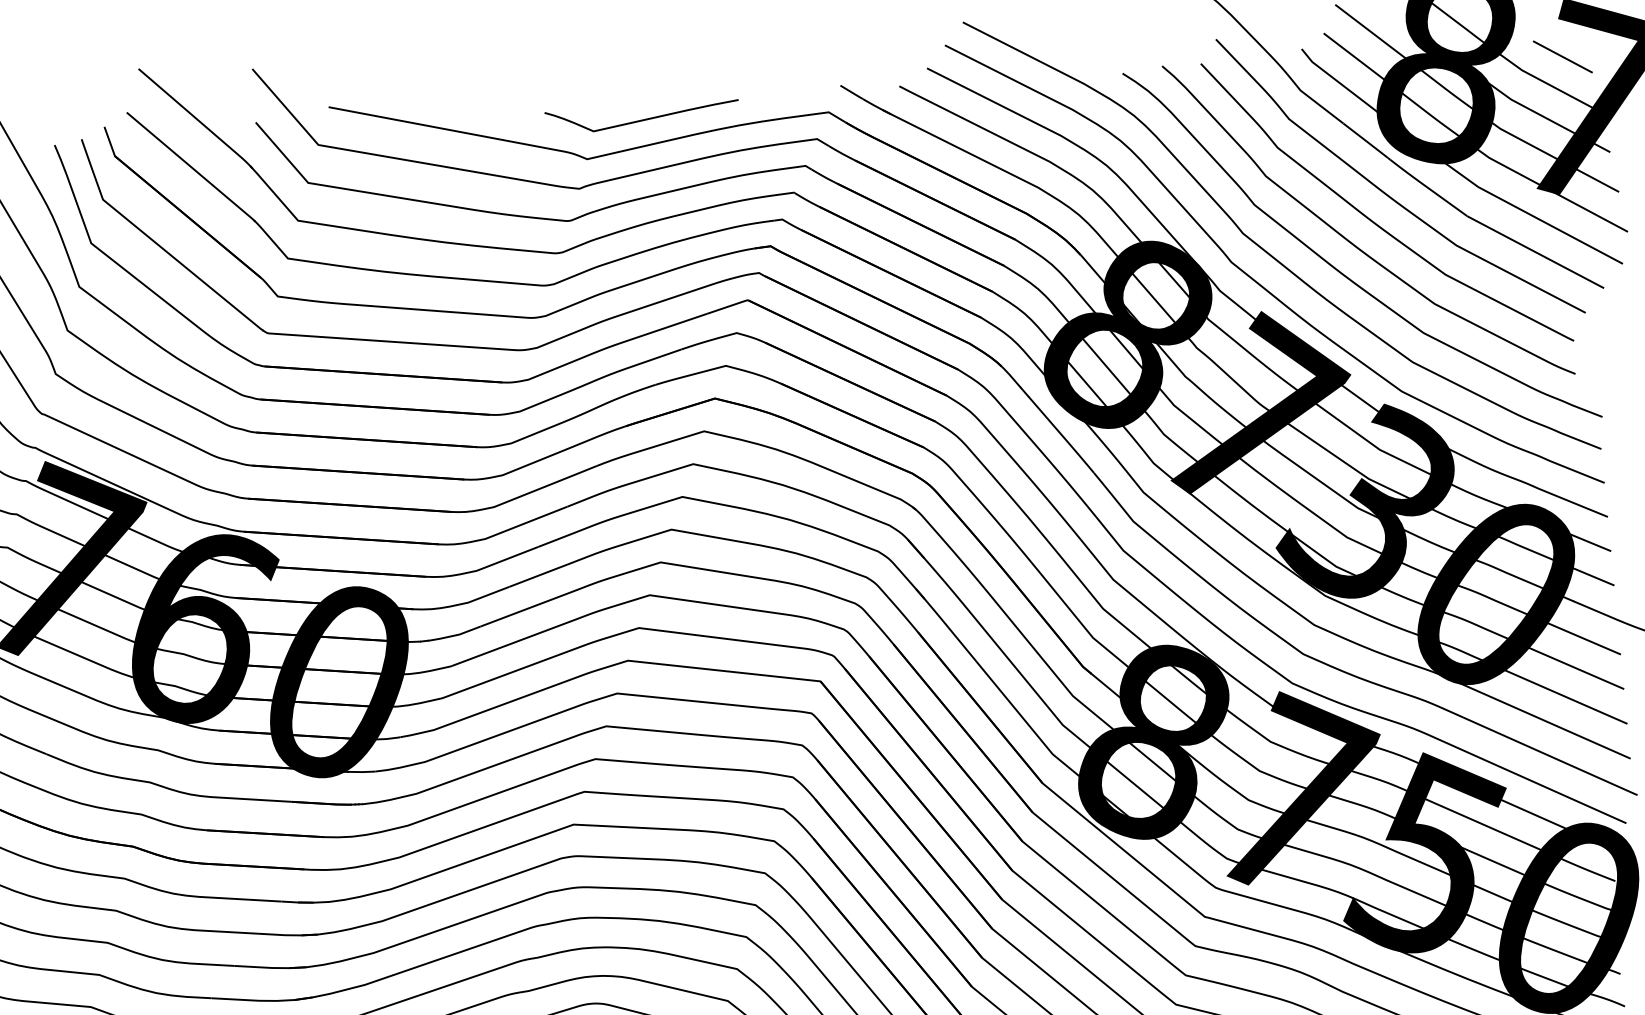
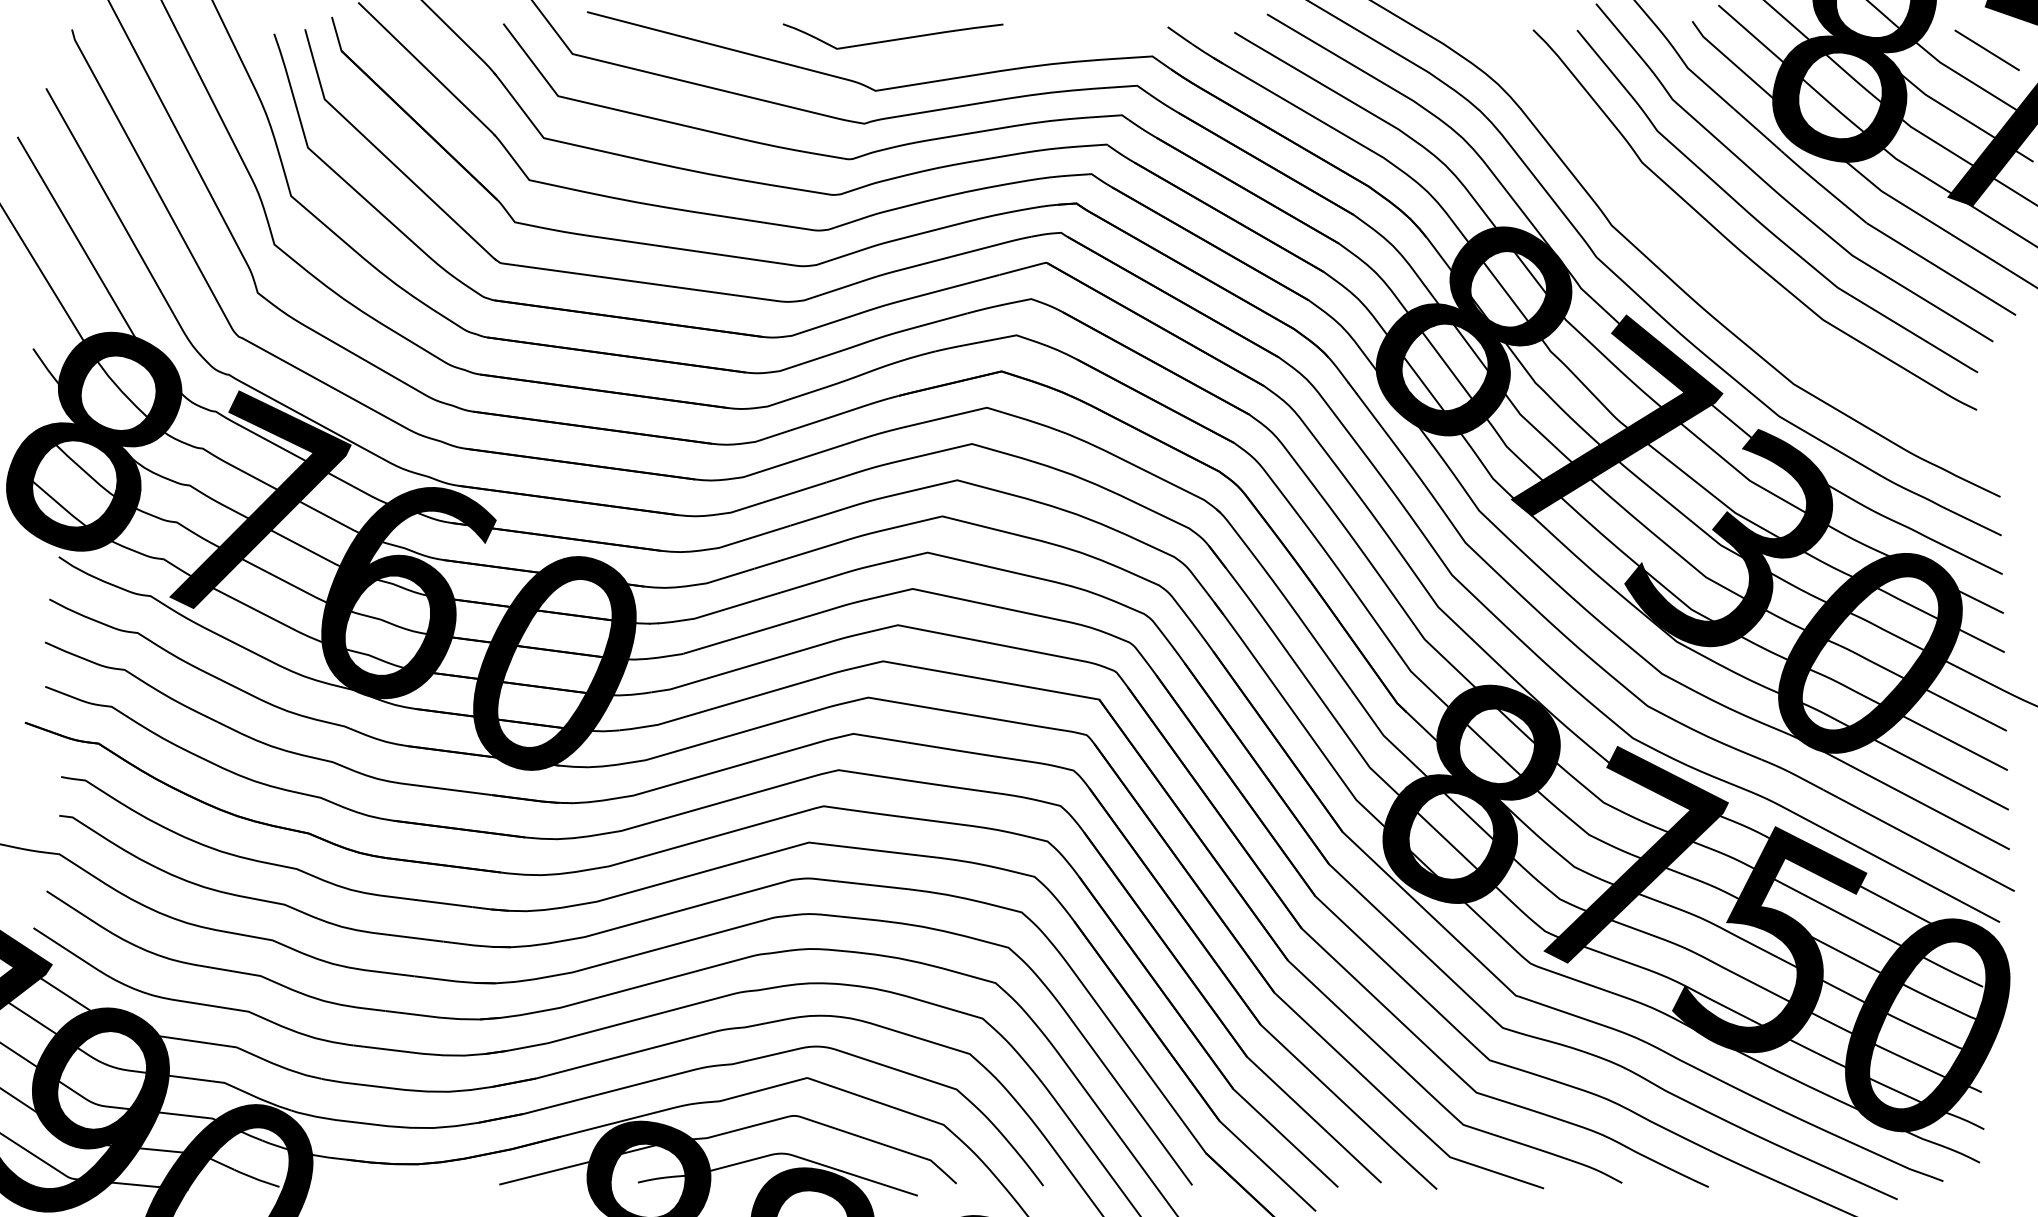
curve: (641, 119) -> (892, 39), moved
curve: (1344, 274) -> (1723, 279), removed

